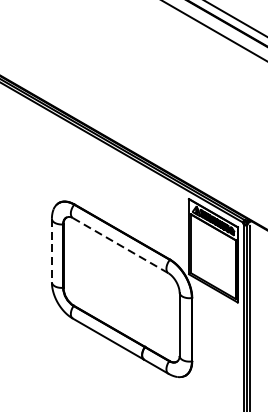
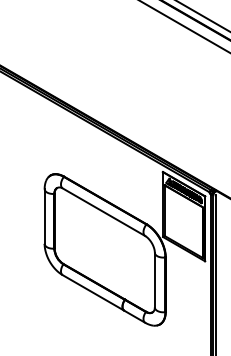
line: (120, 245) -> (103, 212), dashed -> solid
line: (51, 250) -> (44, 216), dashed -> solid

